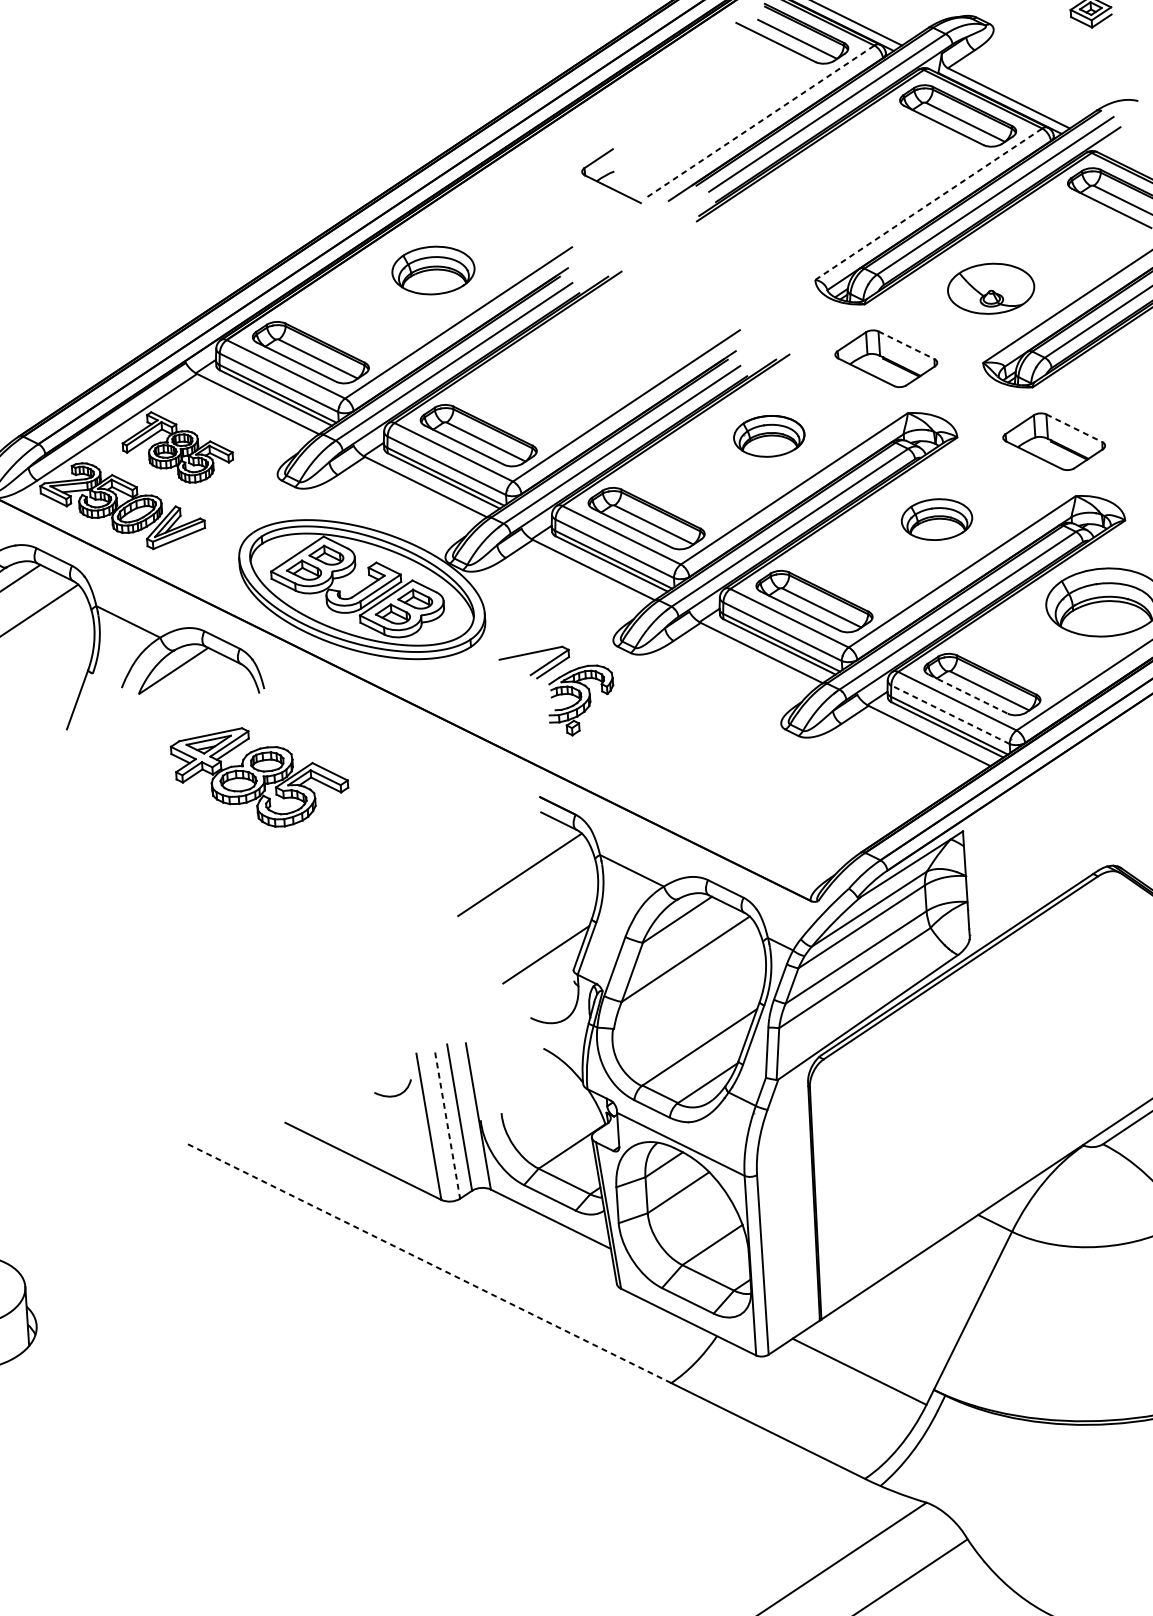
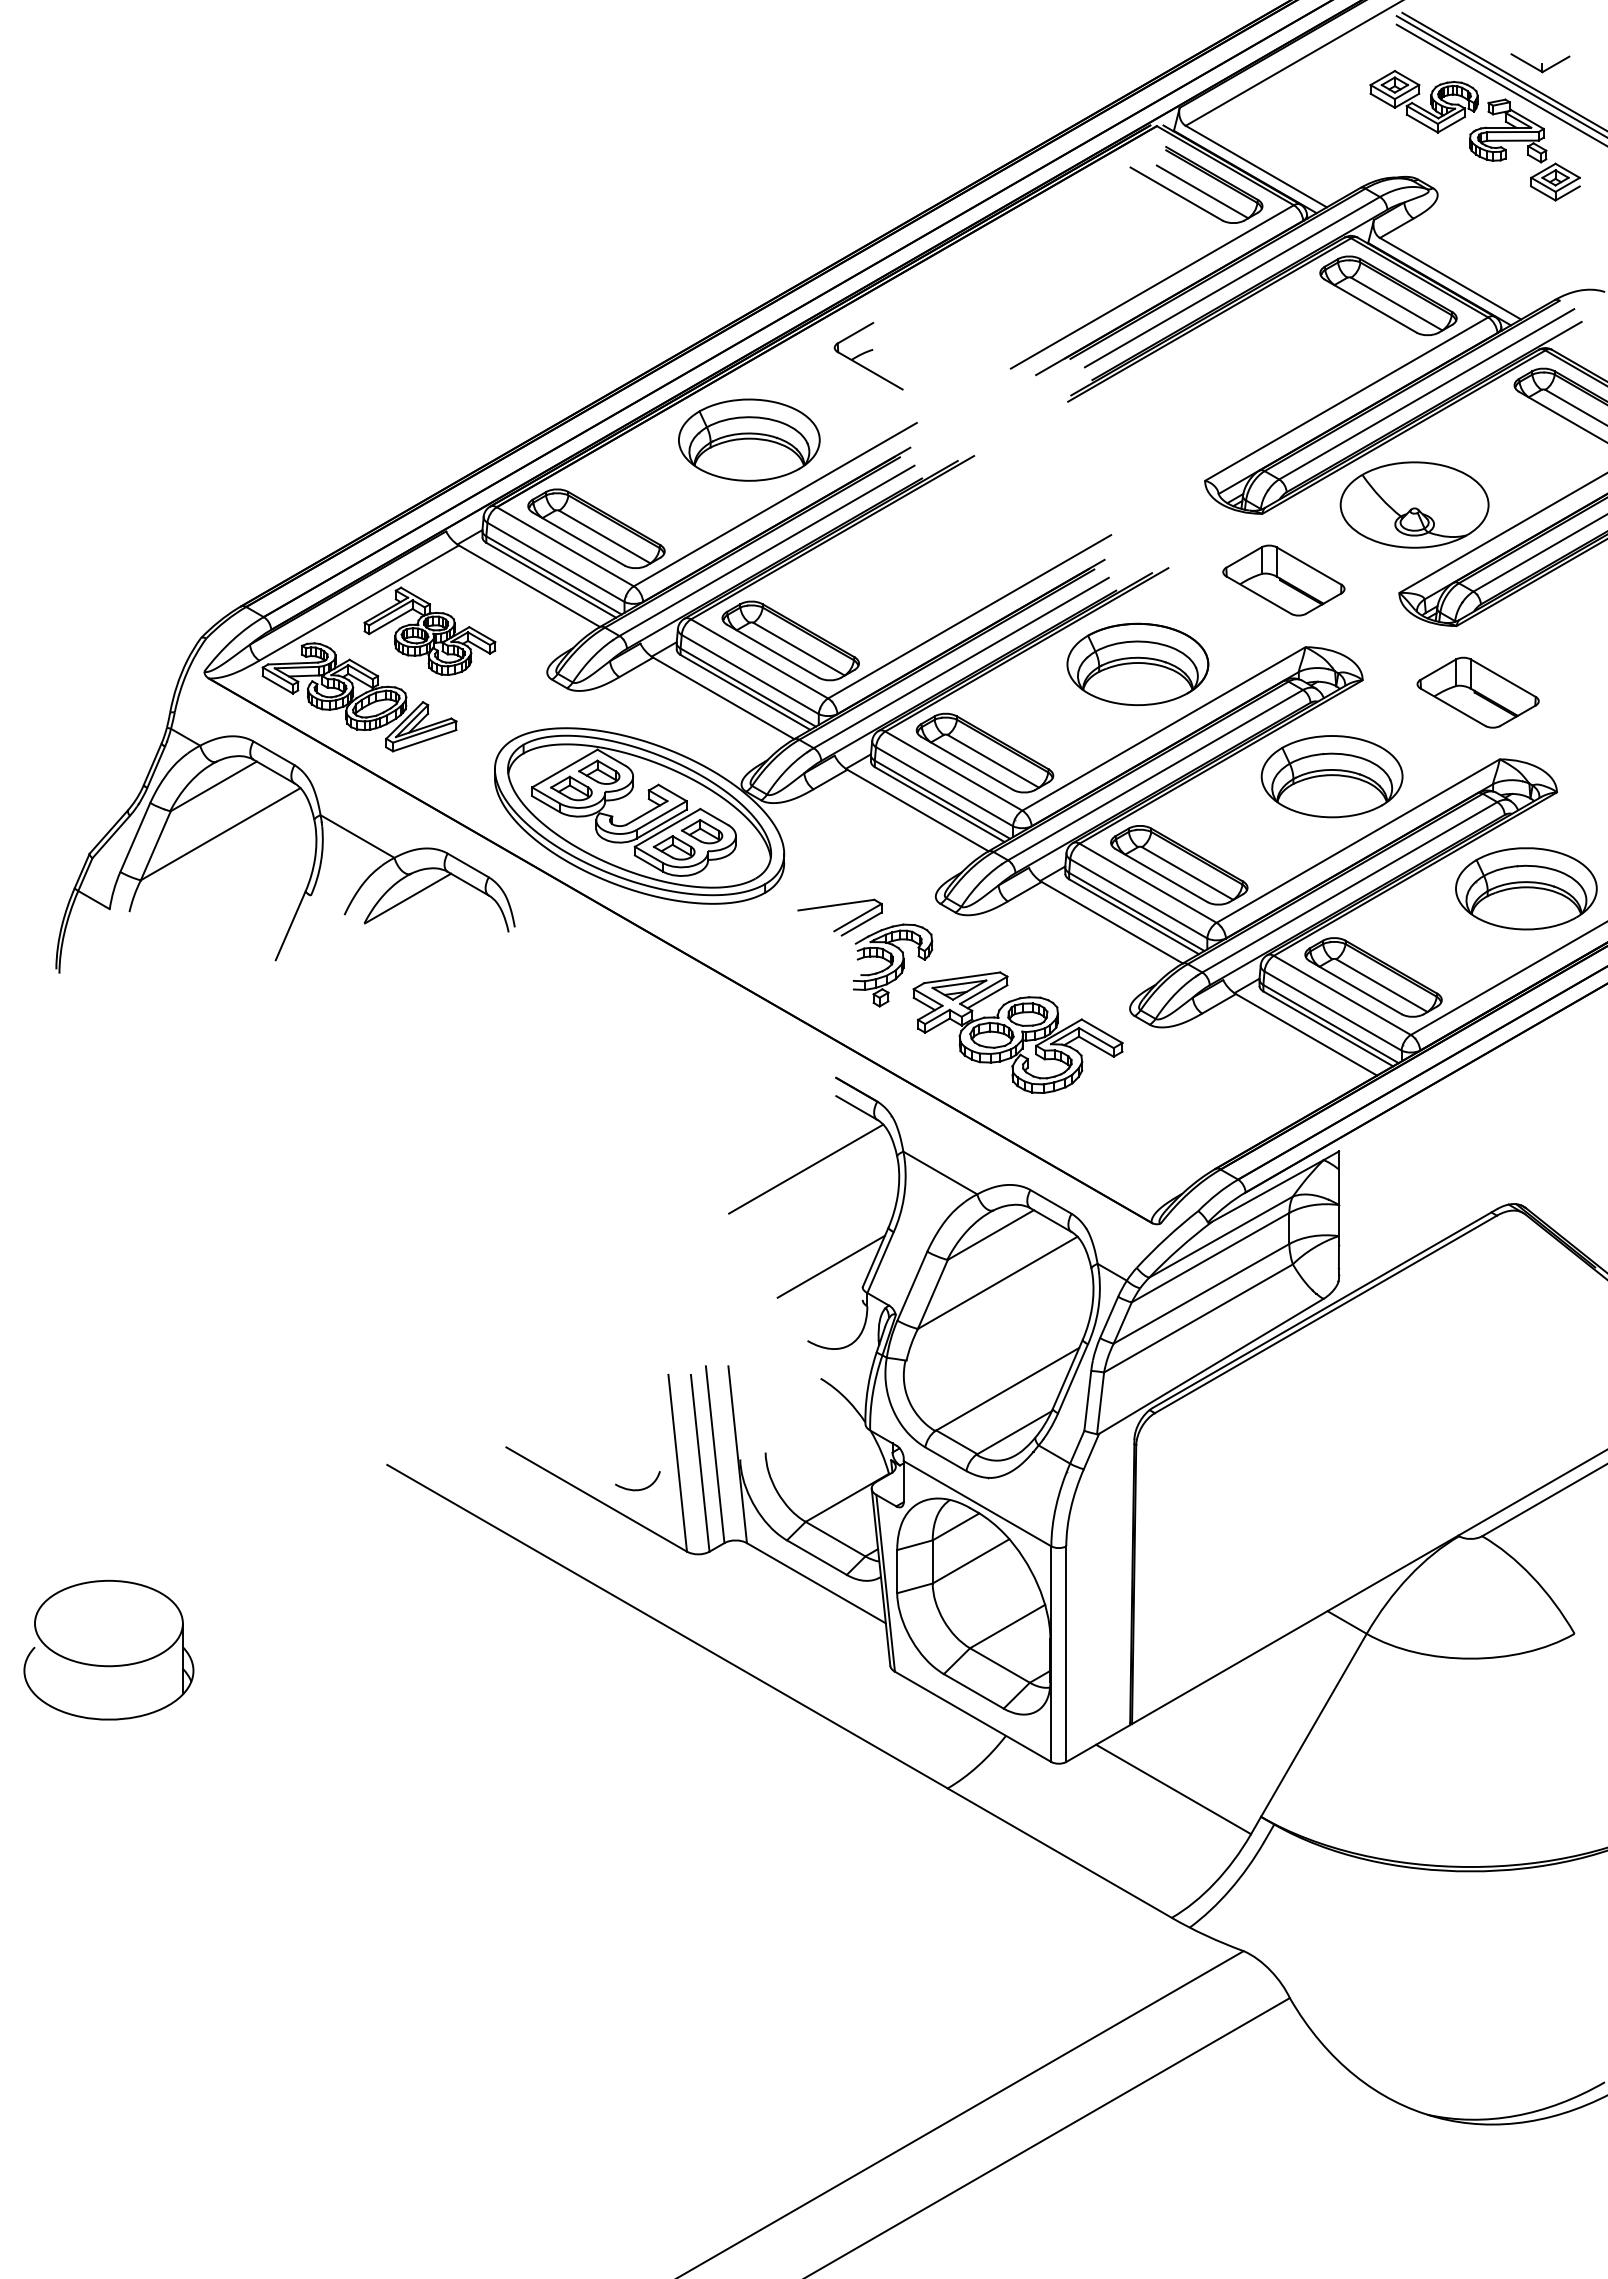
line: (761, 120) -> (1152, 286), dashed -> solid
part: (610, 177) -> (868, 356), moved
line: (929, 203) -> (1347, 398), dashed -> solid
part: (433, 270) -> (749, 439), size x1.43
part: (991, 288) -> (1414, 504), size x1.43
line: (906, 345) -> (1309, 566), dashed -> solid
line: (1074, 428) -> (1503, 678), dashed -> solid
part: (768, 435) -> (1137, 663), size x1.67
part: (936, 519) -> (1331, 776), size x1.67
line: (967, 693) -> (1355, 987), dashed -> solid
line: (949, 714) -> (1332, 1010), dashed -> solid
part: (259, 777) -> (1017, 1032), moved
curve: (393, 1095) -> (637, 1489), moved
line: (447, 1125) -> (700, 1463), dashed -> solid
line: (429, 1263) -> (667, 1626), dashed -> solid

